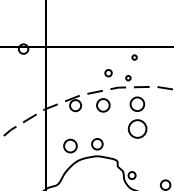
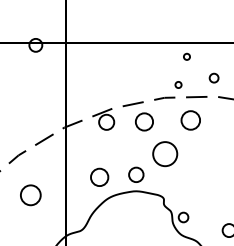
circle: (108, 73) -> (214, 78), moved
circle: (137, 128) -> (165, 153), moved
circle: (19, 159) -> (30, 195), added

